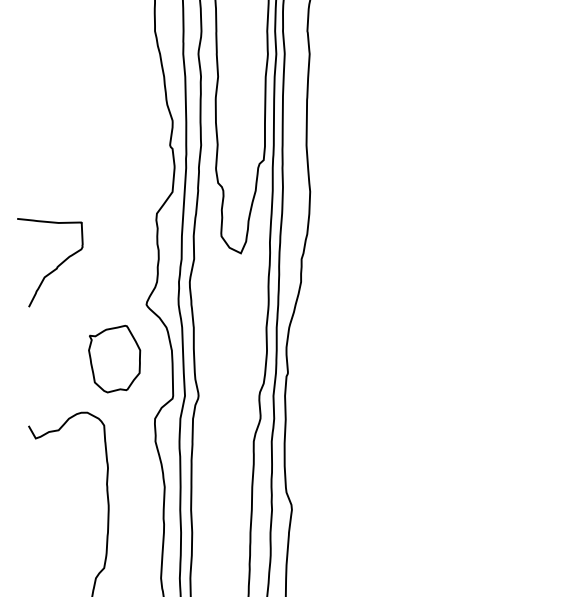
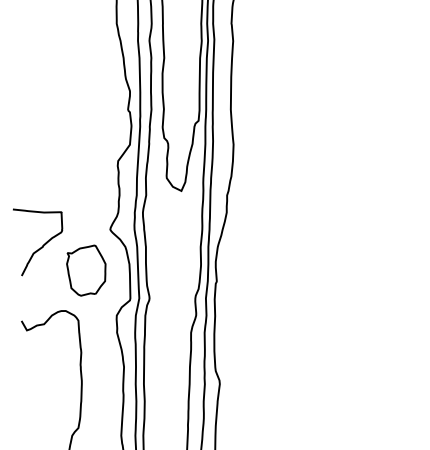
curve: (56, 266) -> (42, 245), moved

